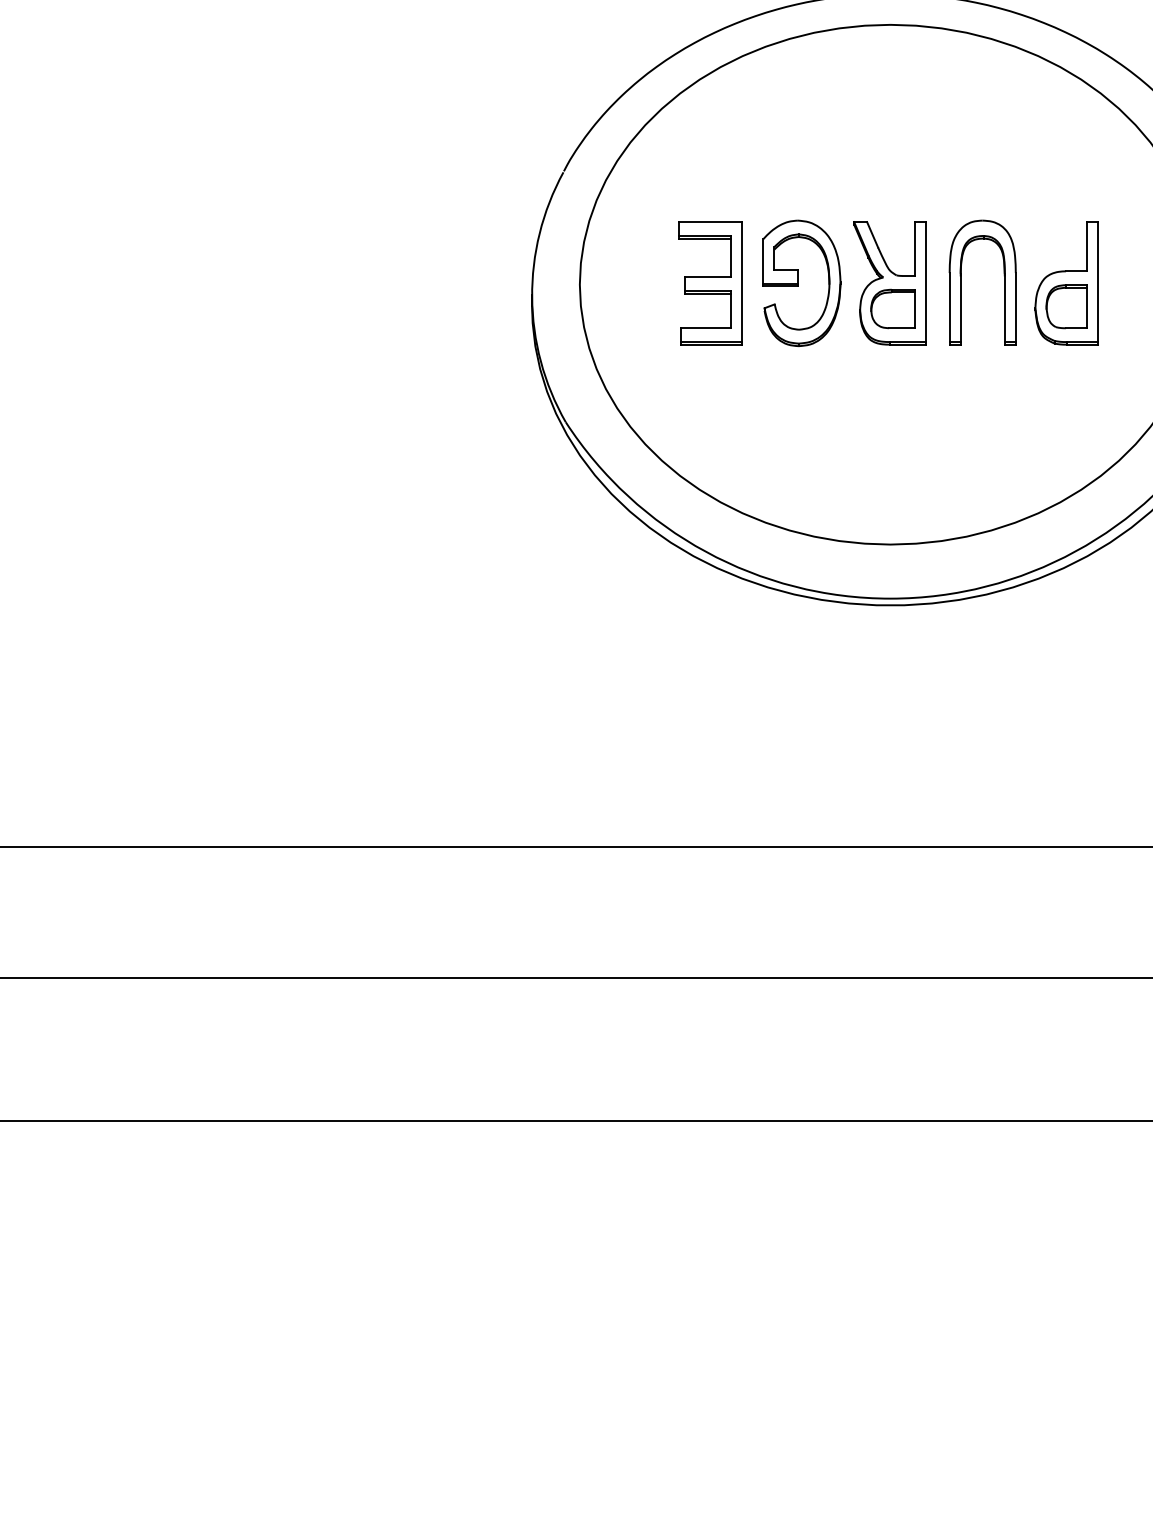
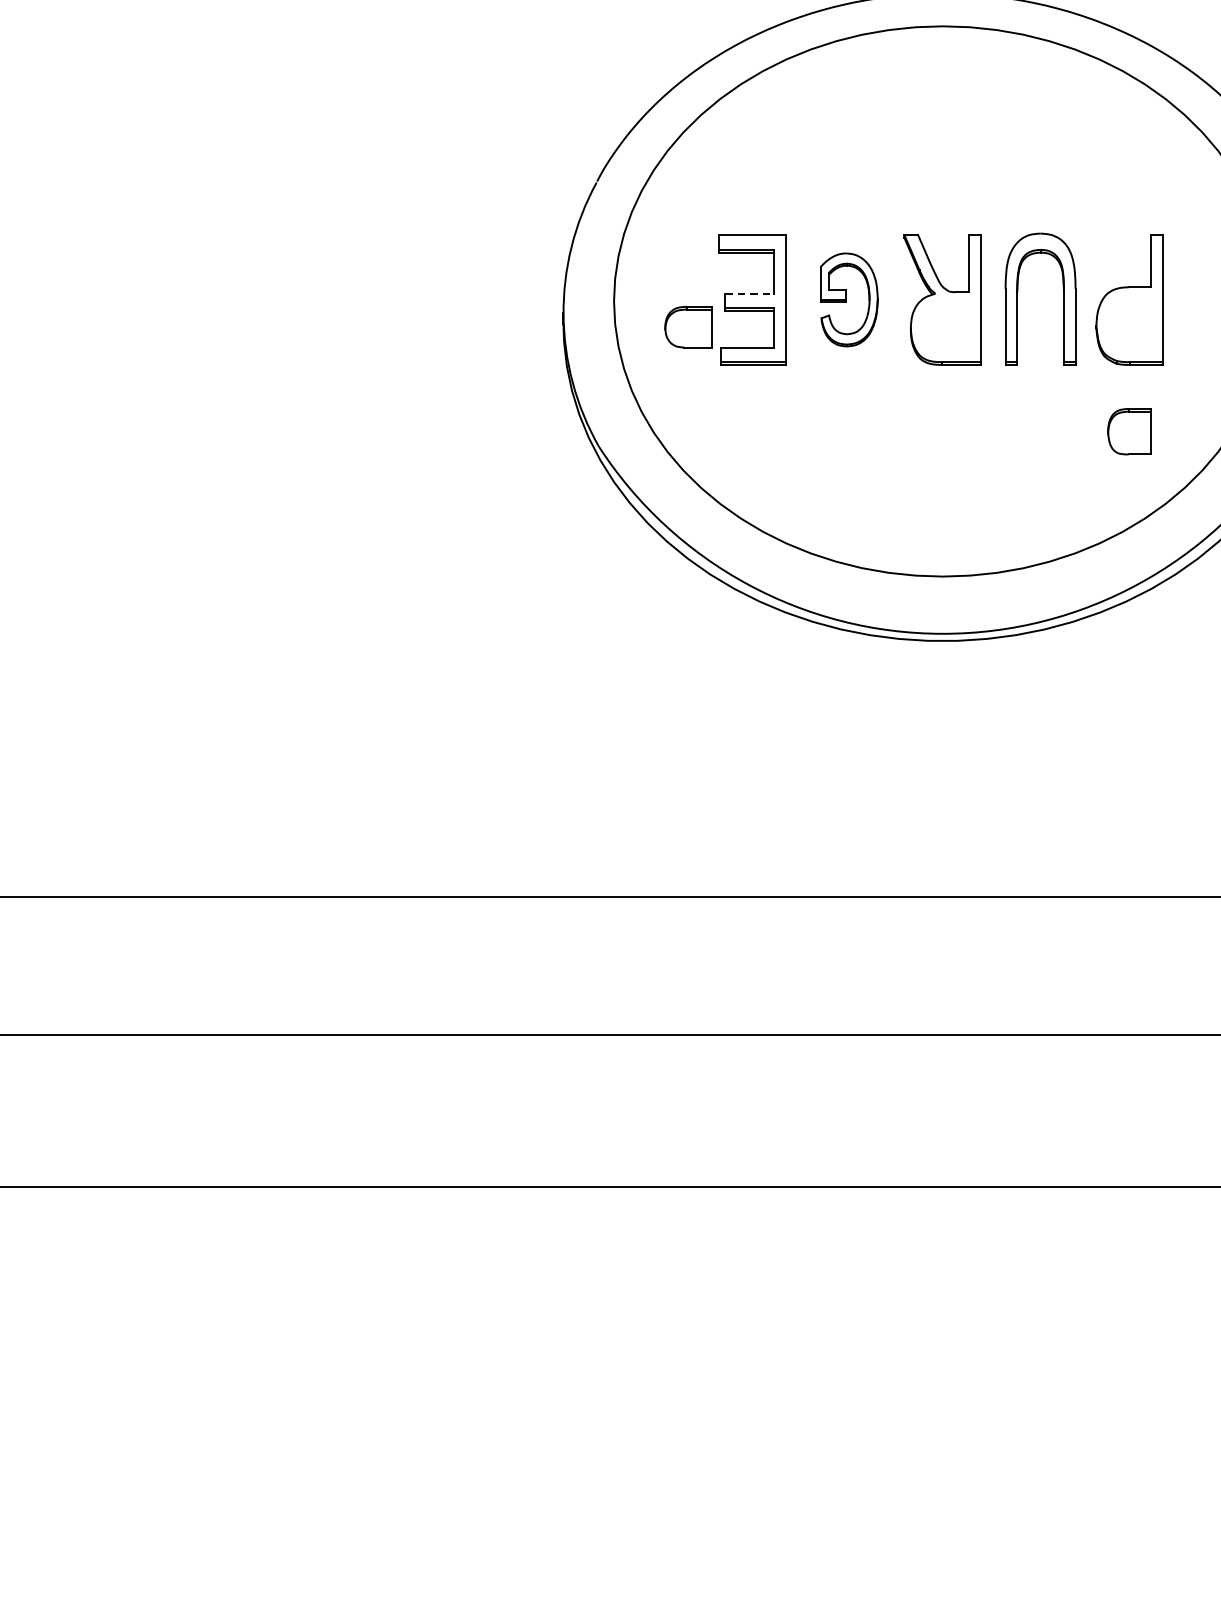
line: (707, 277) -> (749, 293), solid -> dashed
part: (801, 282) -> (848, 299), size x0.7
part: (1066, 306) -> (1129, 431), moved
part: (892, 308) -> (687, 326), moved

